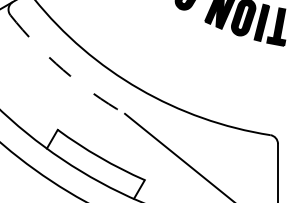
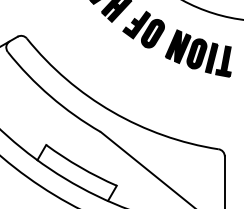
arc: (63, 70) -> (50, 96), dashed -> solid

